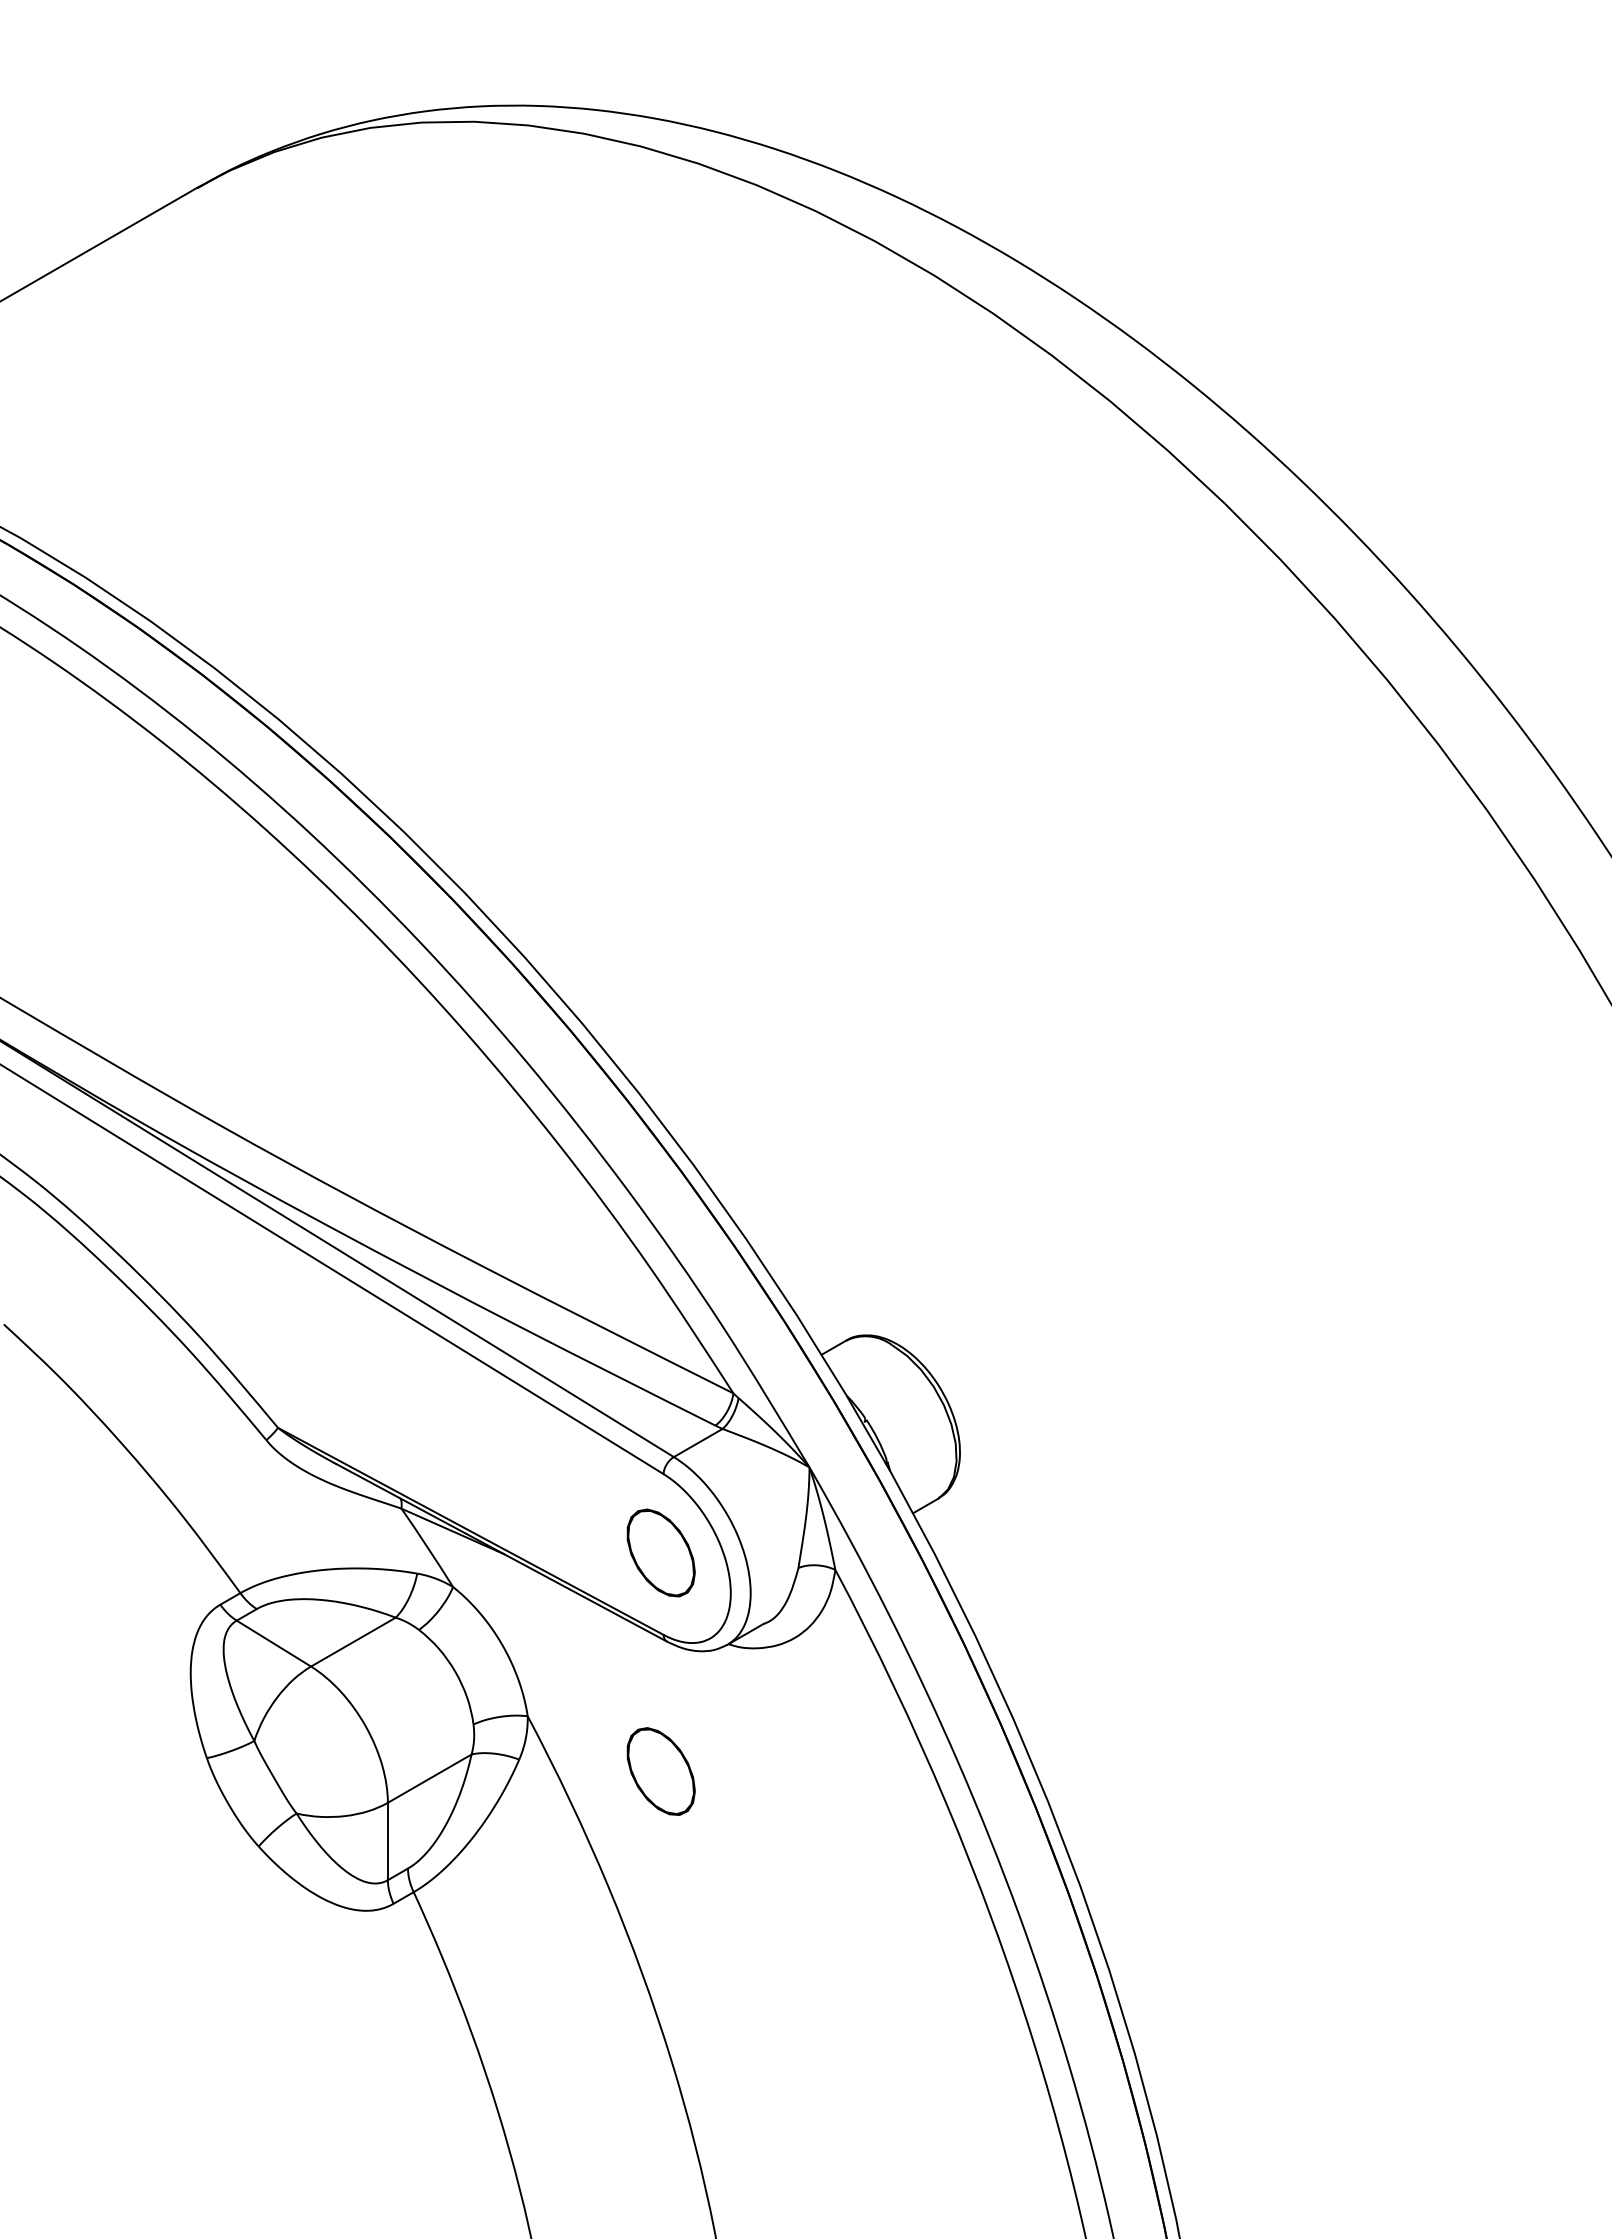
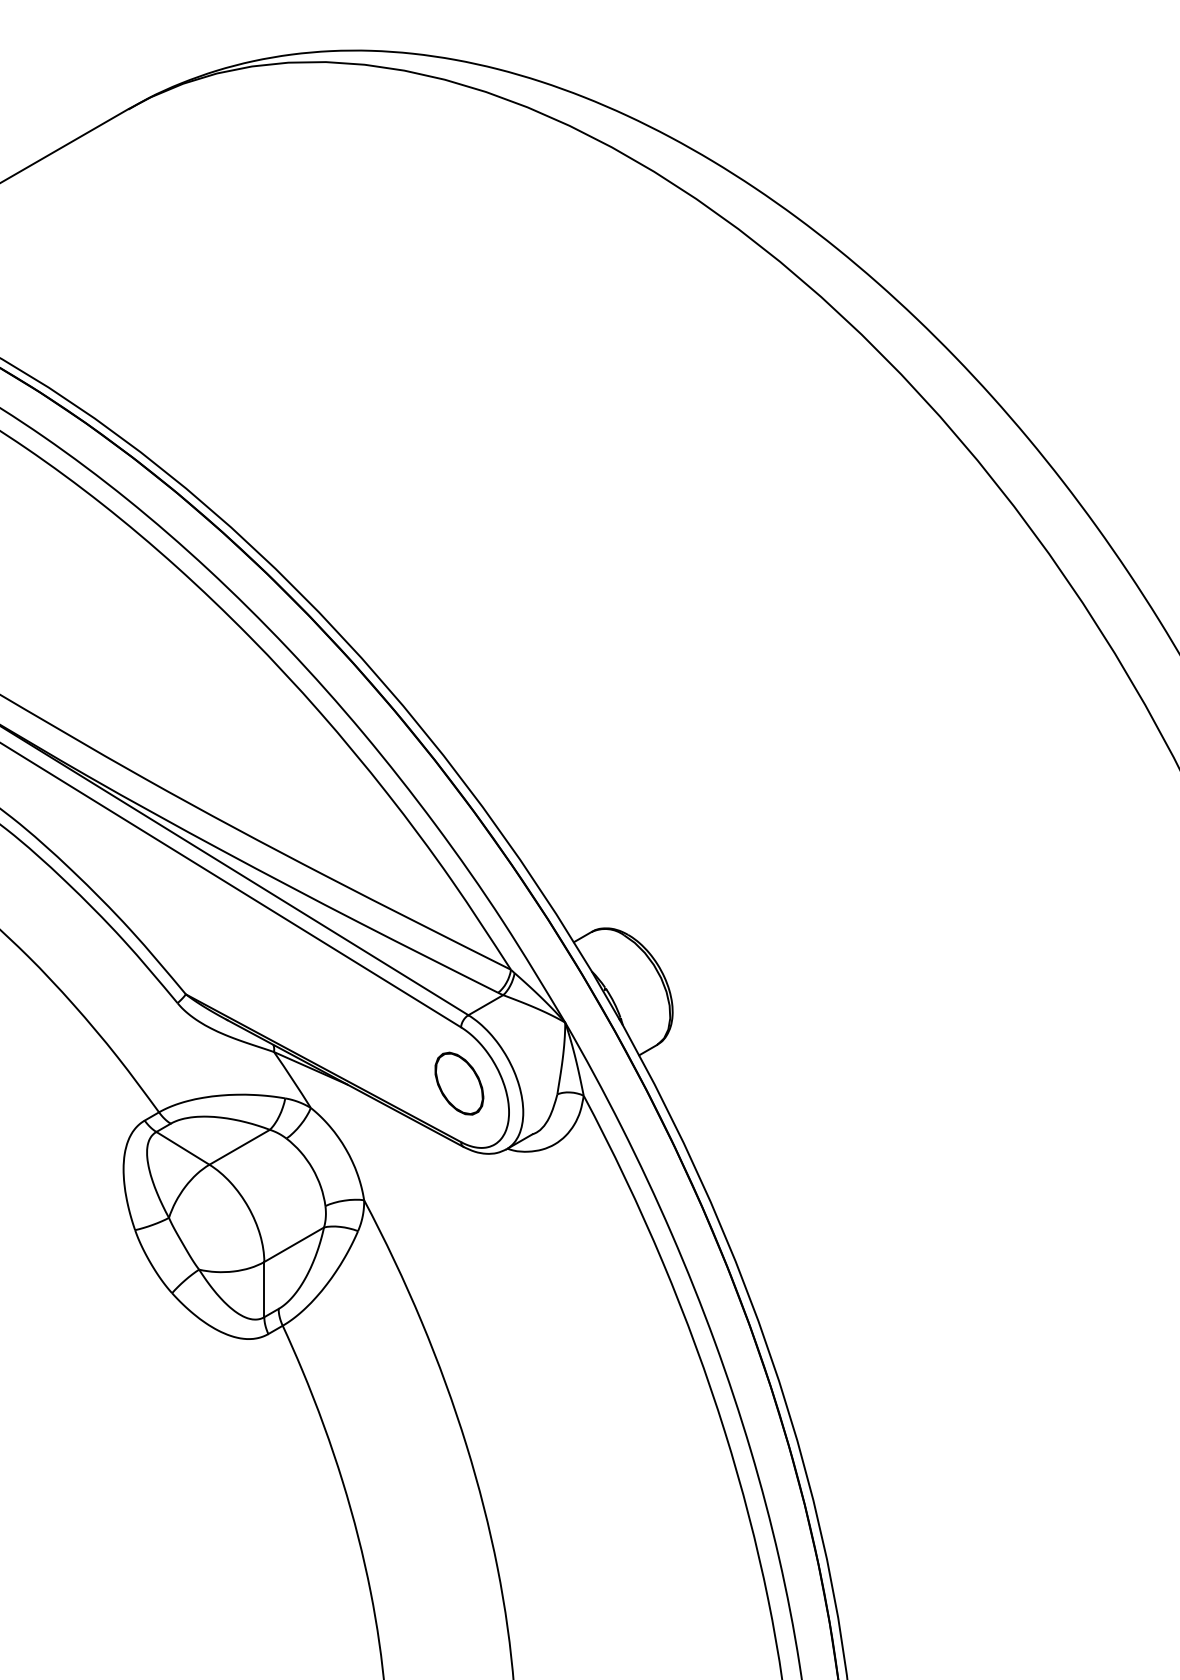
part: (661, 1771) -> (459, 1239), removed

